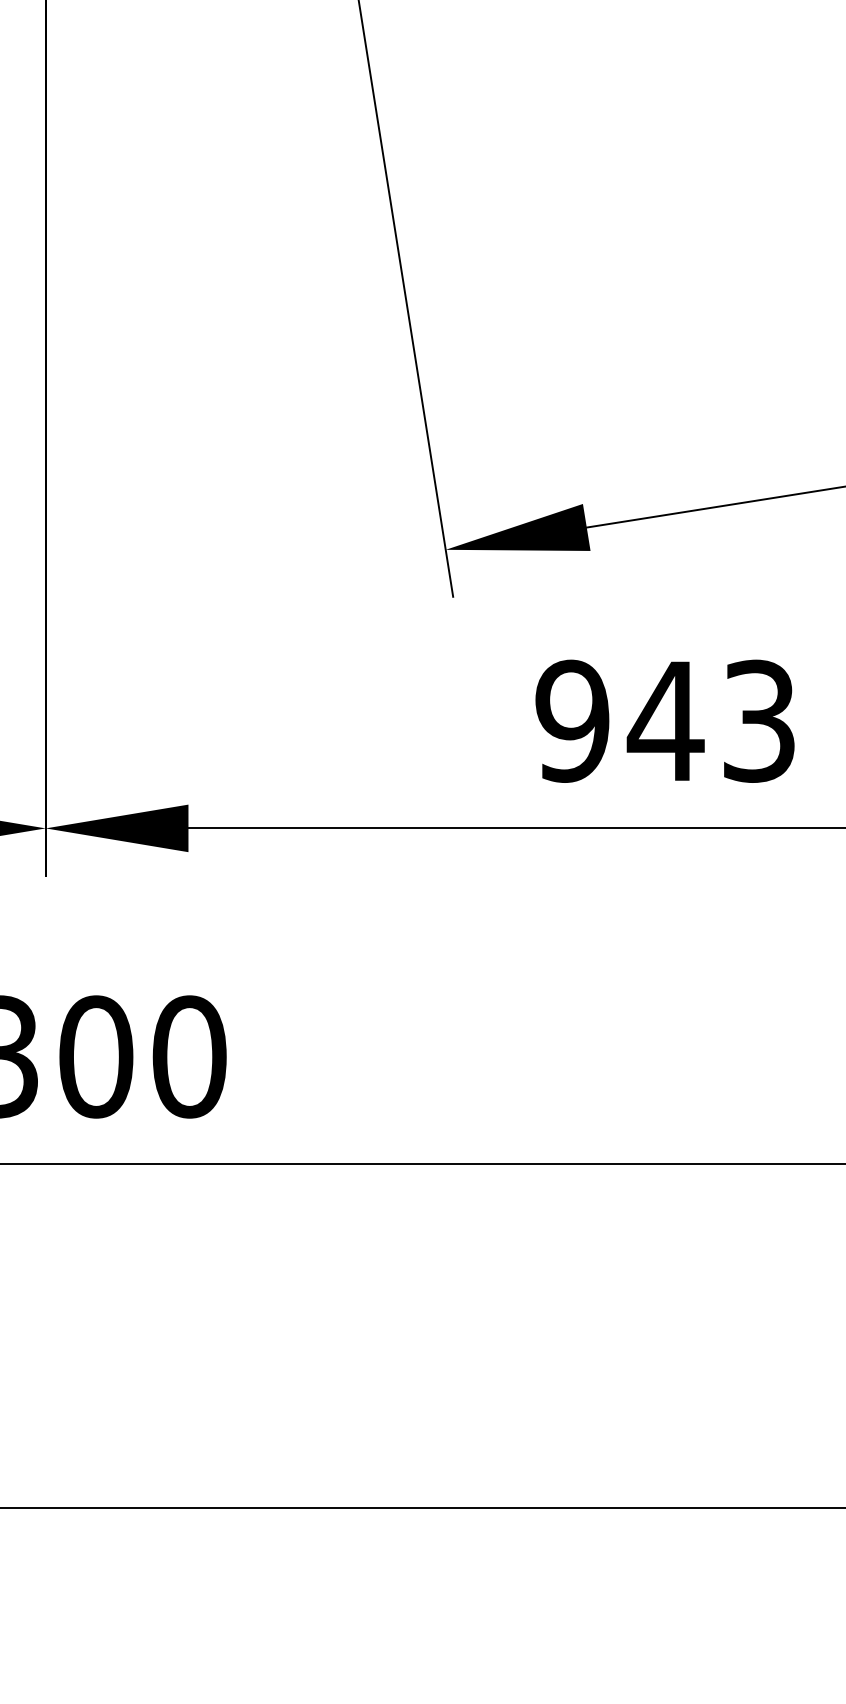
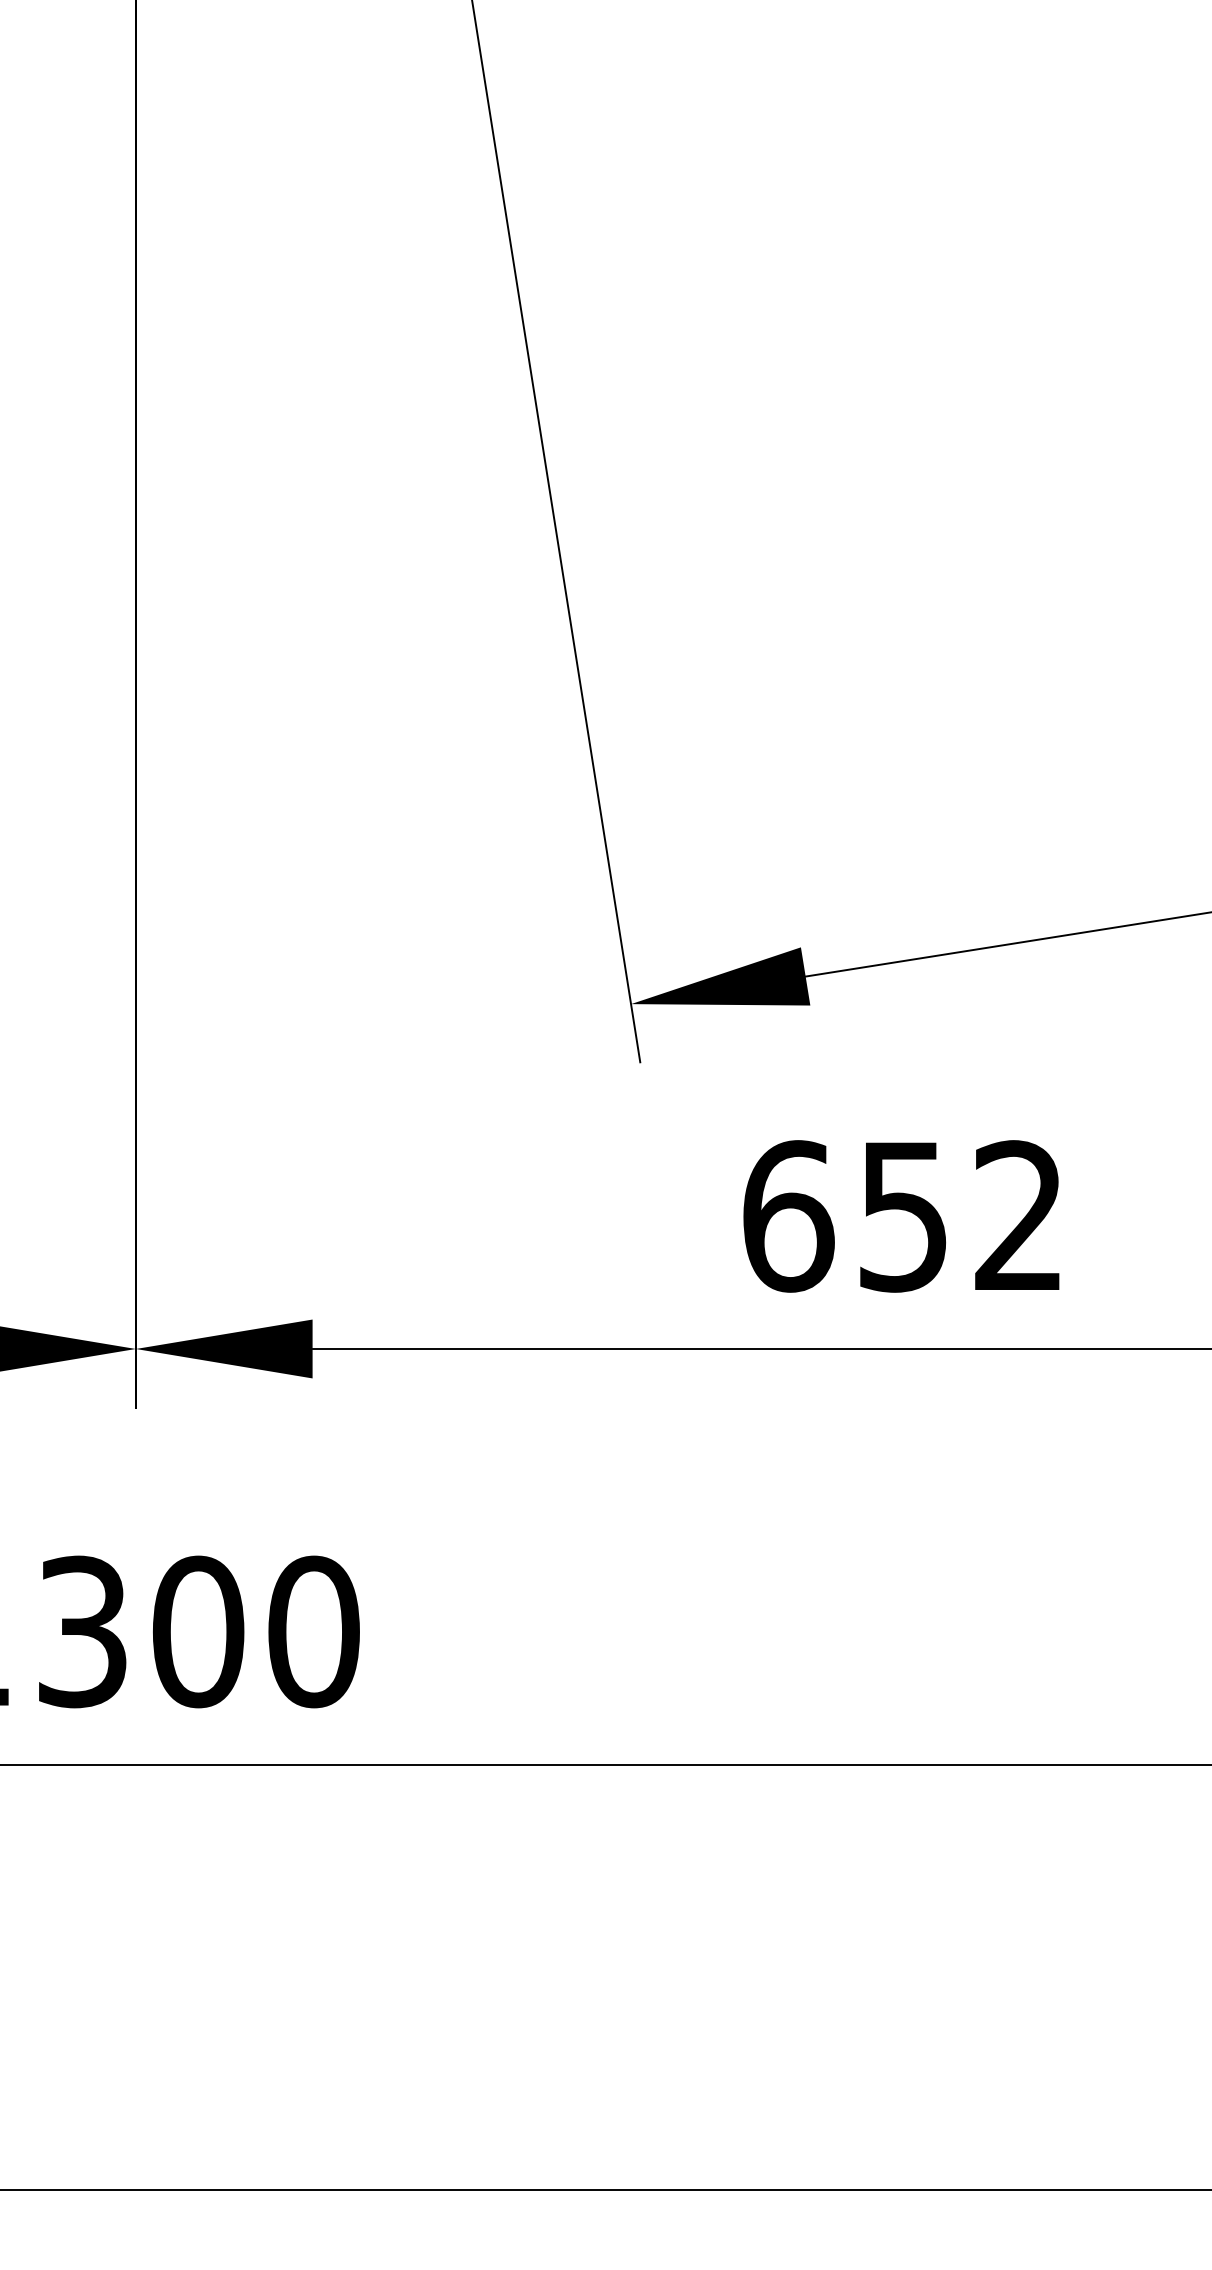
text: (665, 721) -> (902, 1216), 943 -> 652

